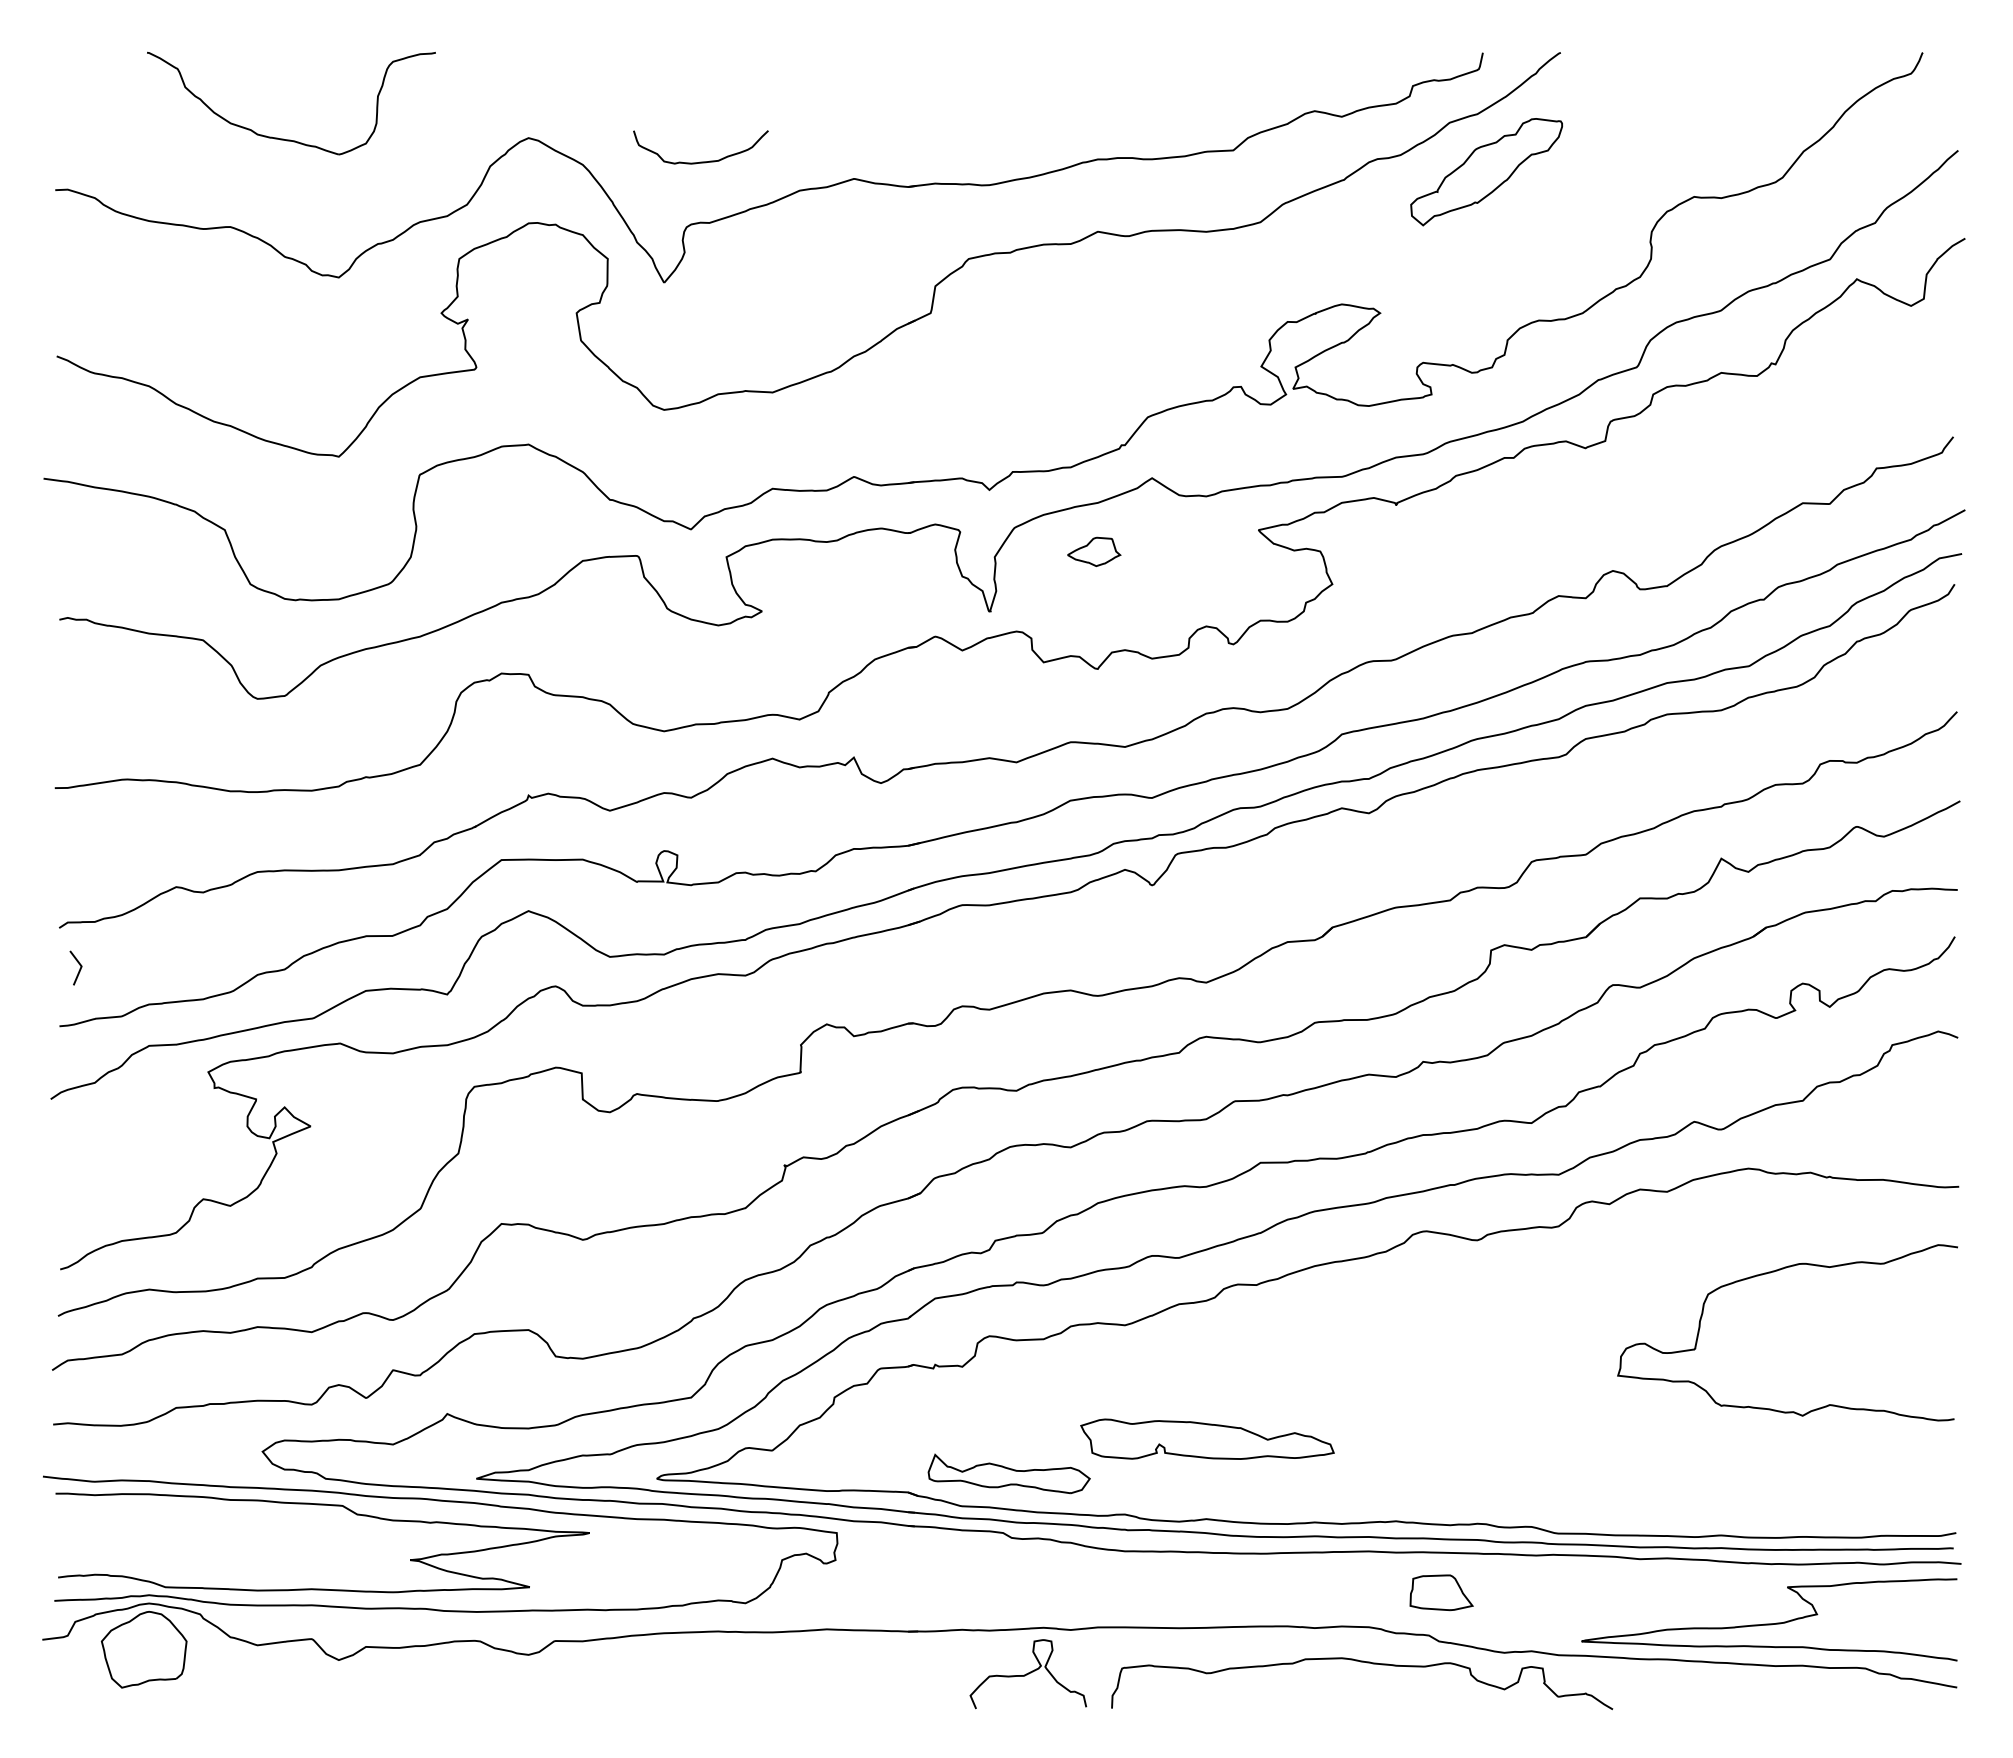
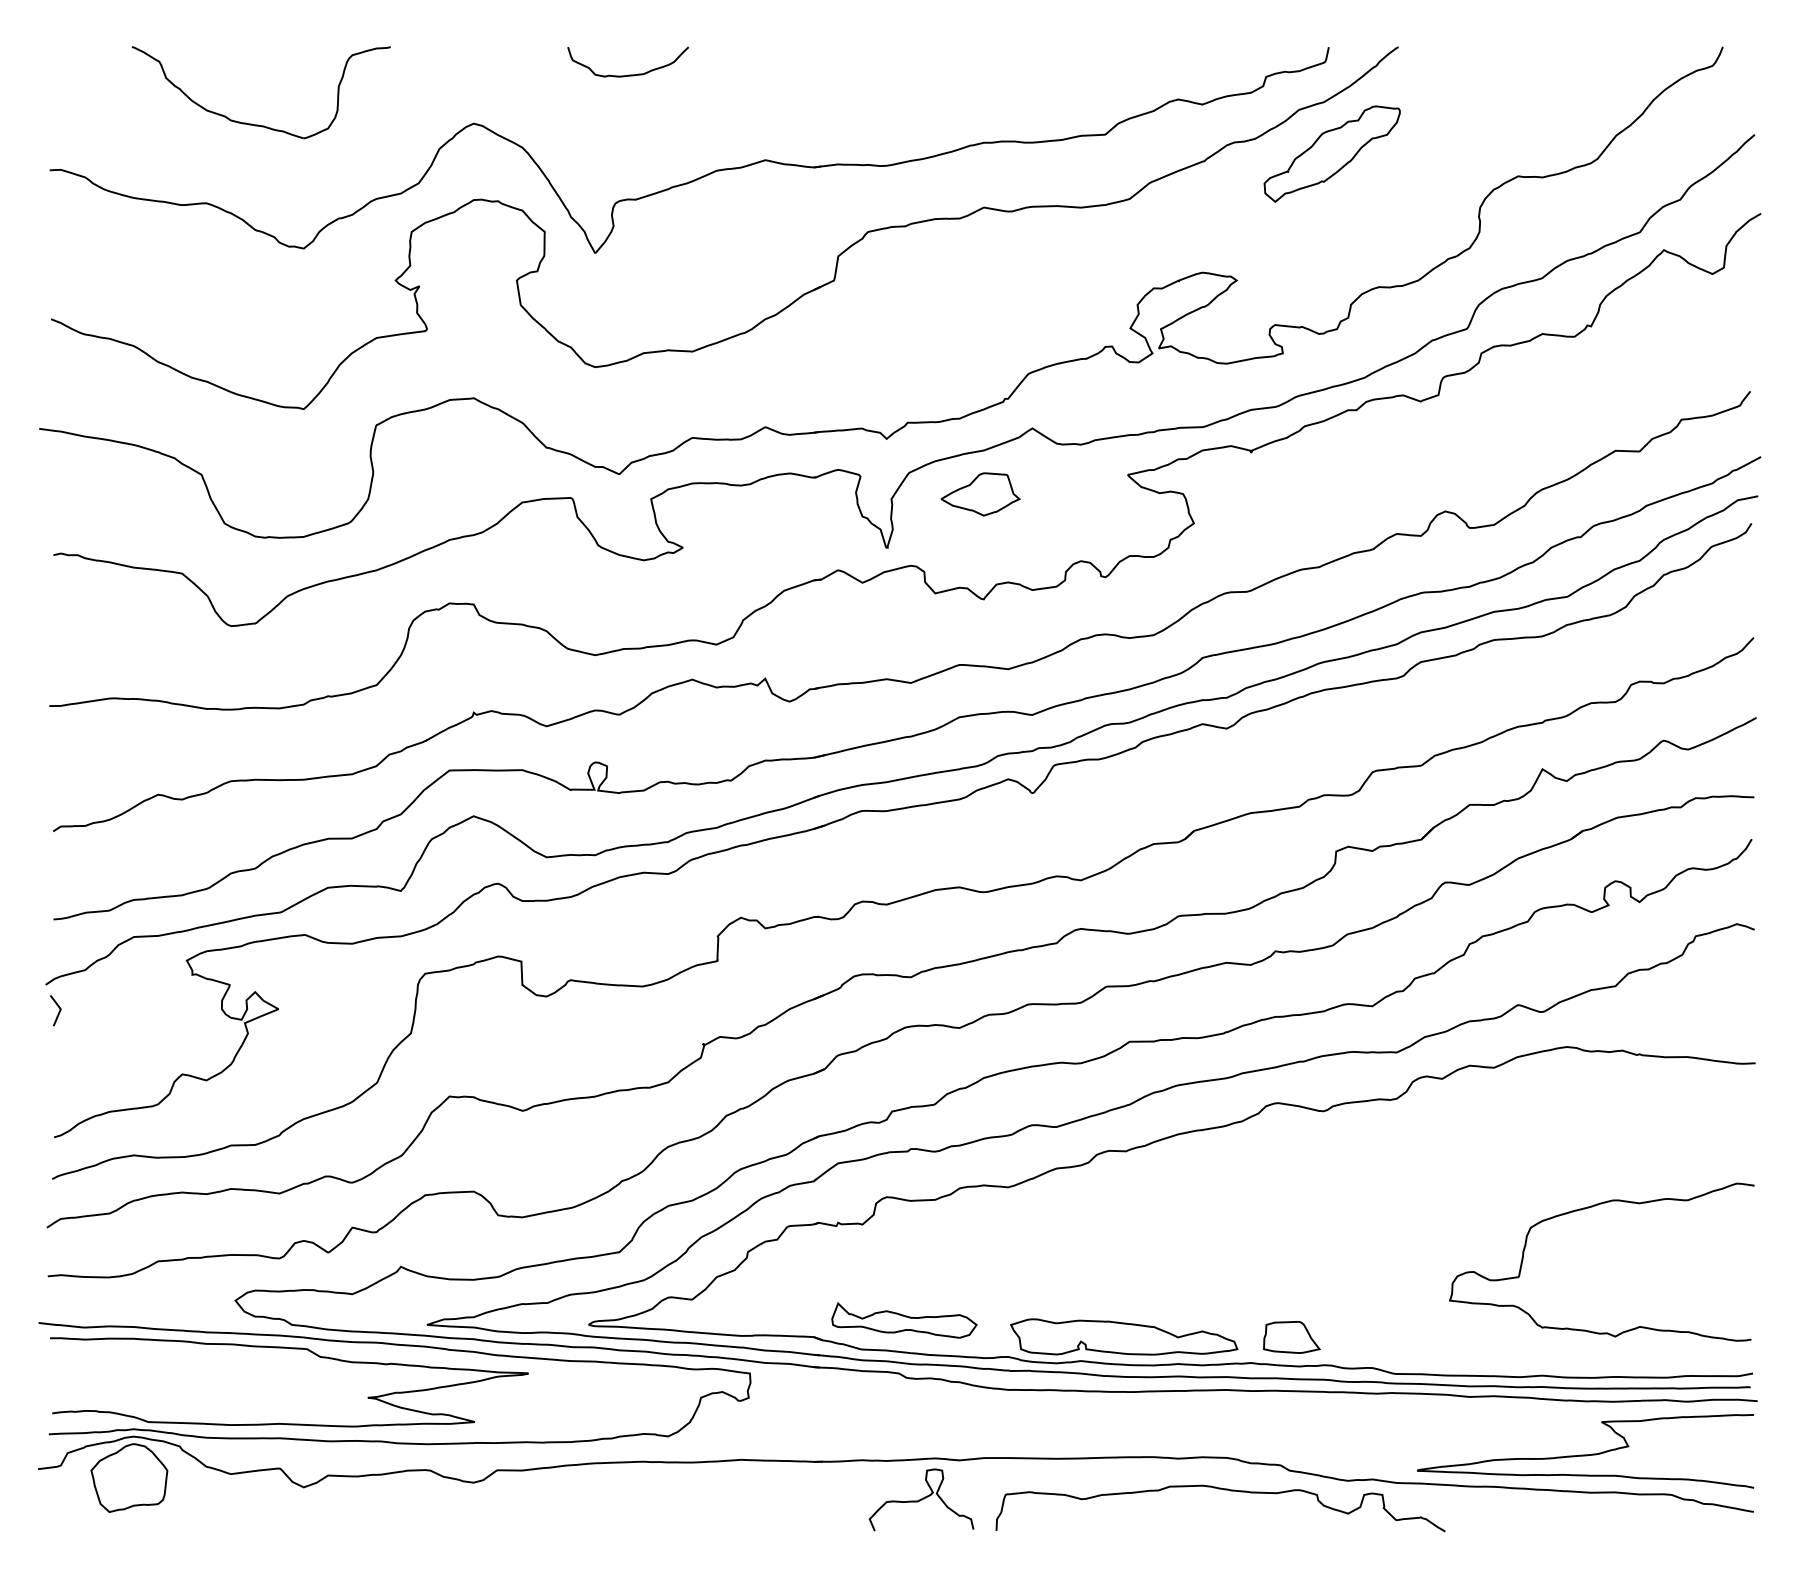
curve: (700, 161) -> (627, 74), moved
part: (1093, 551) -> (979, 494), size x1.67
line: (79, 968) -> (58, 1011), moved
curve: (1774, 1272) -> (1590, 1208), moved
part: (1207, 1438) -> (1124, 1336), moved
part: (1441, 1592) -> (1291, 1337), moved

